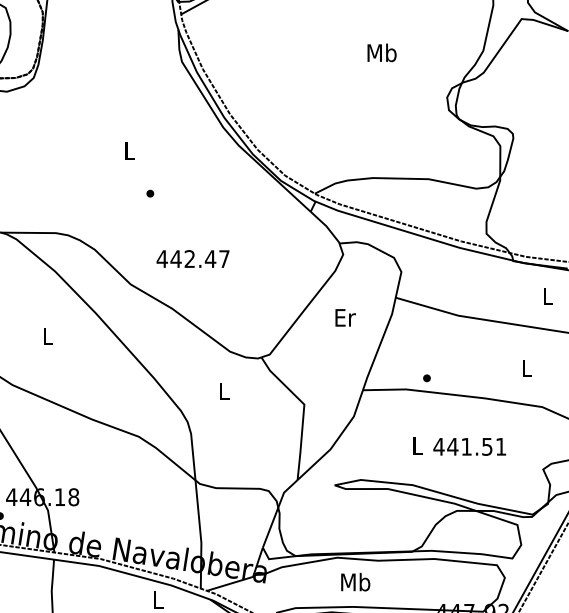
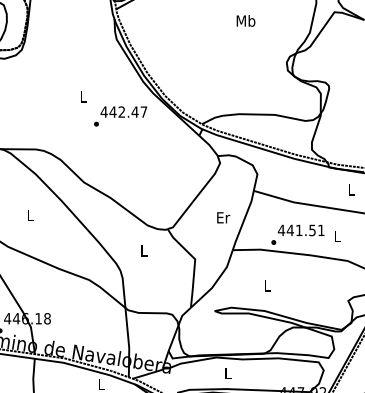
text: (381, 52) -> (245, 20), moved
text: (192, 258) -> (123, 111), moved
text: (345, 317) -> (223, 217), moved
text: (468, 446) -> (300, 230), moved
text: (354, 582) -> (227, 373), Mb -> L

